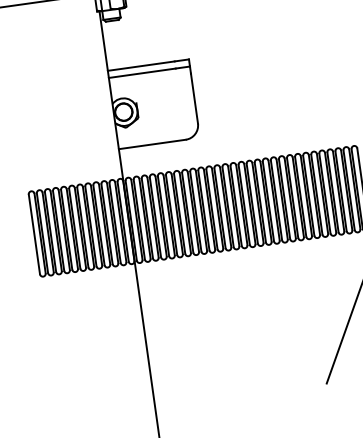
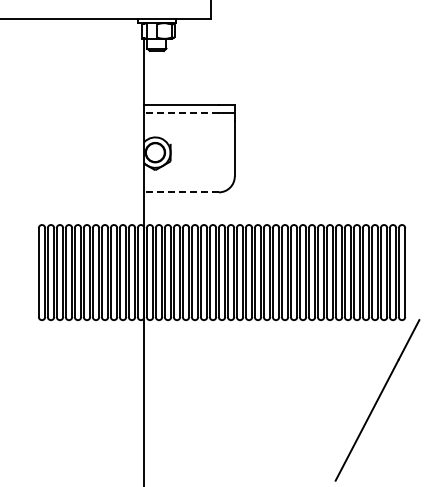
line: (142, 72) -> (181, 112), solid -> dashed
line: (152, 144) -> (181, 192), solid -> dashed

